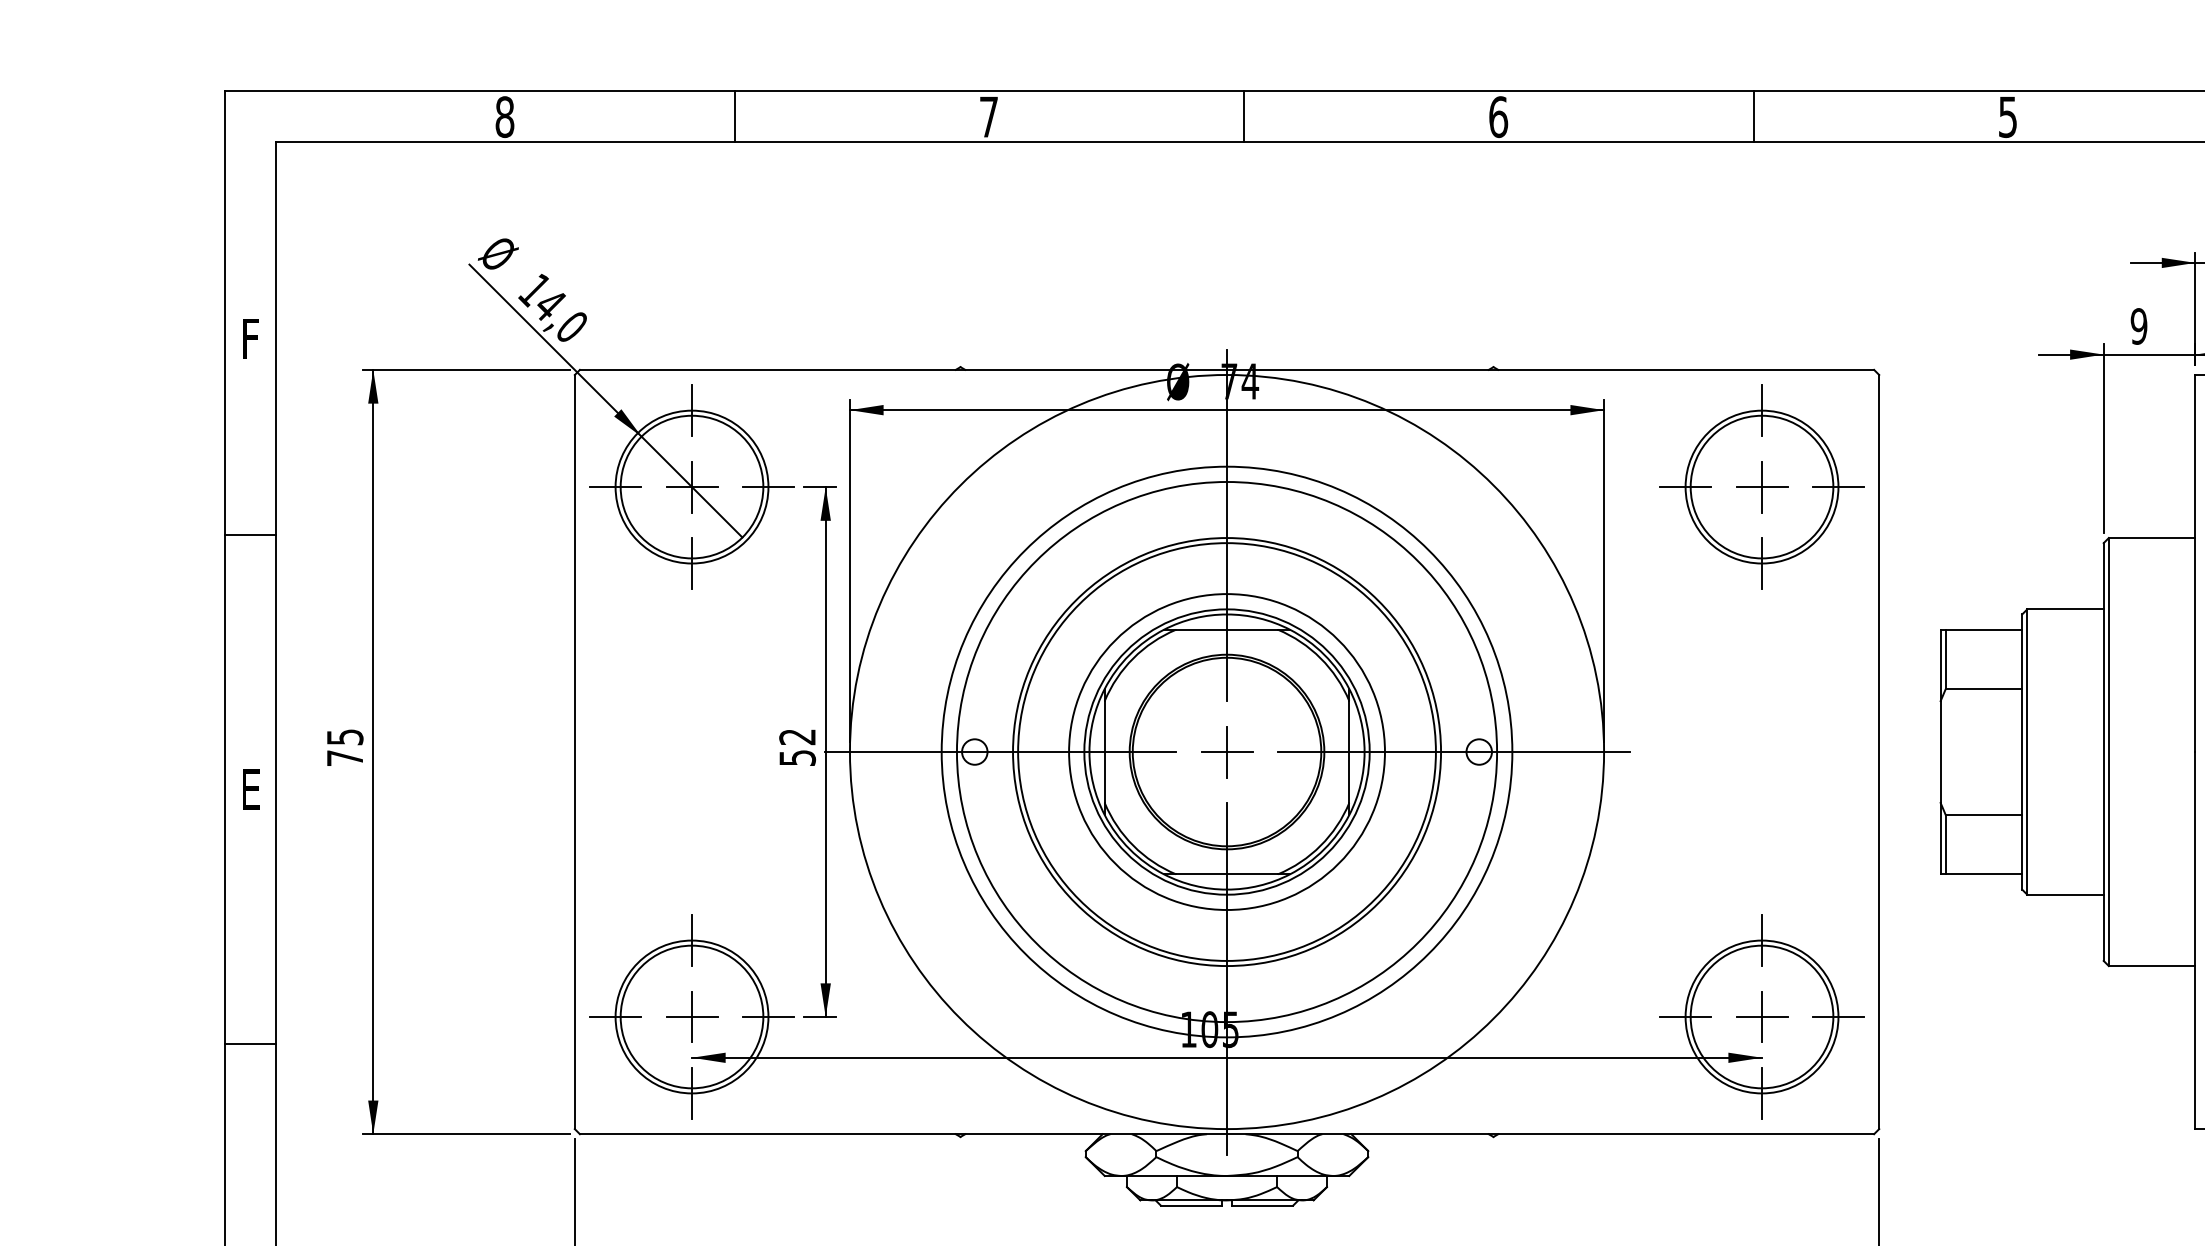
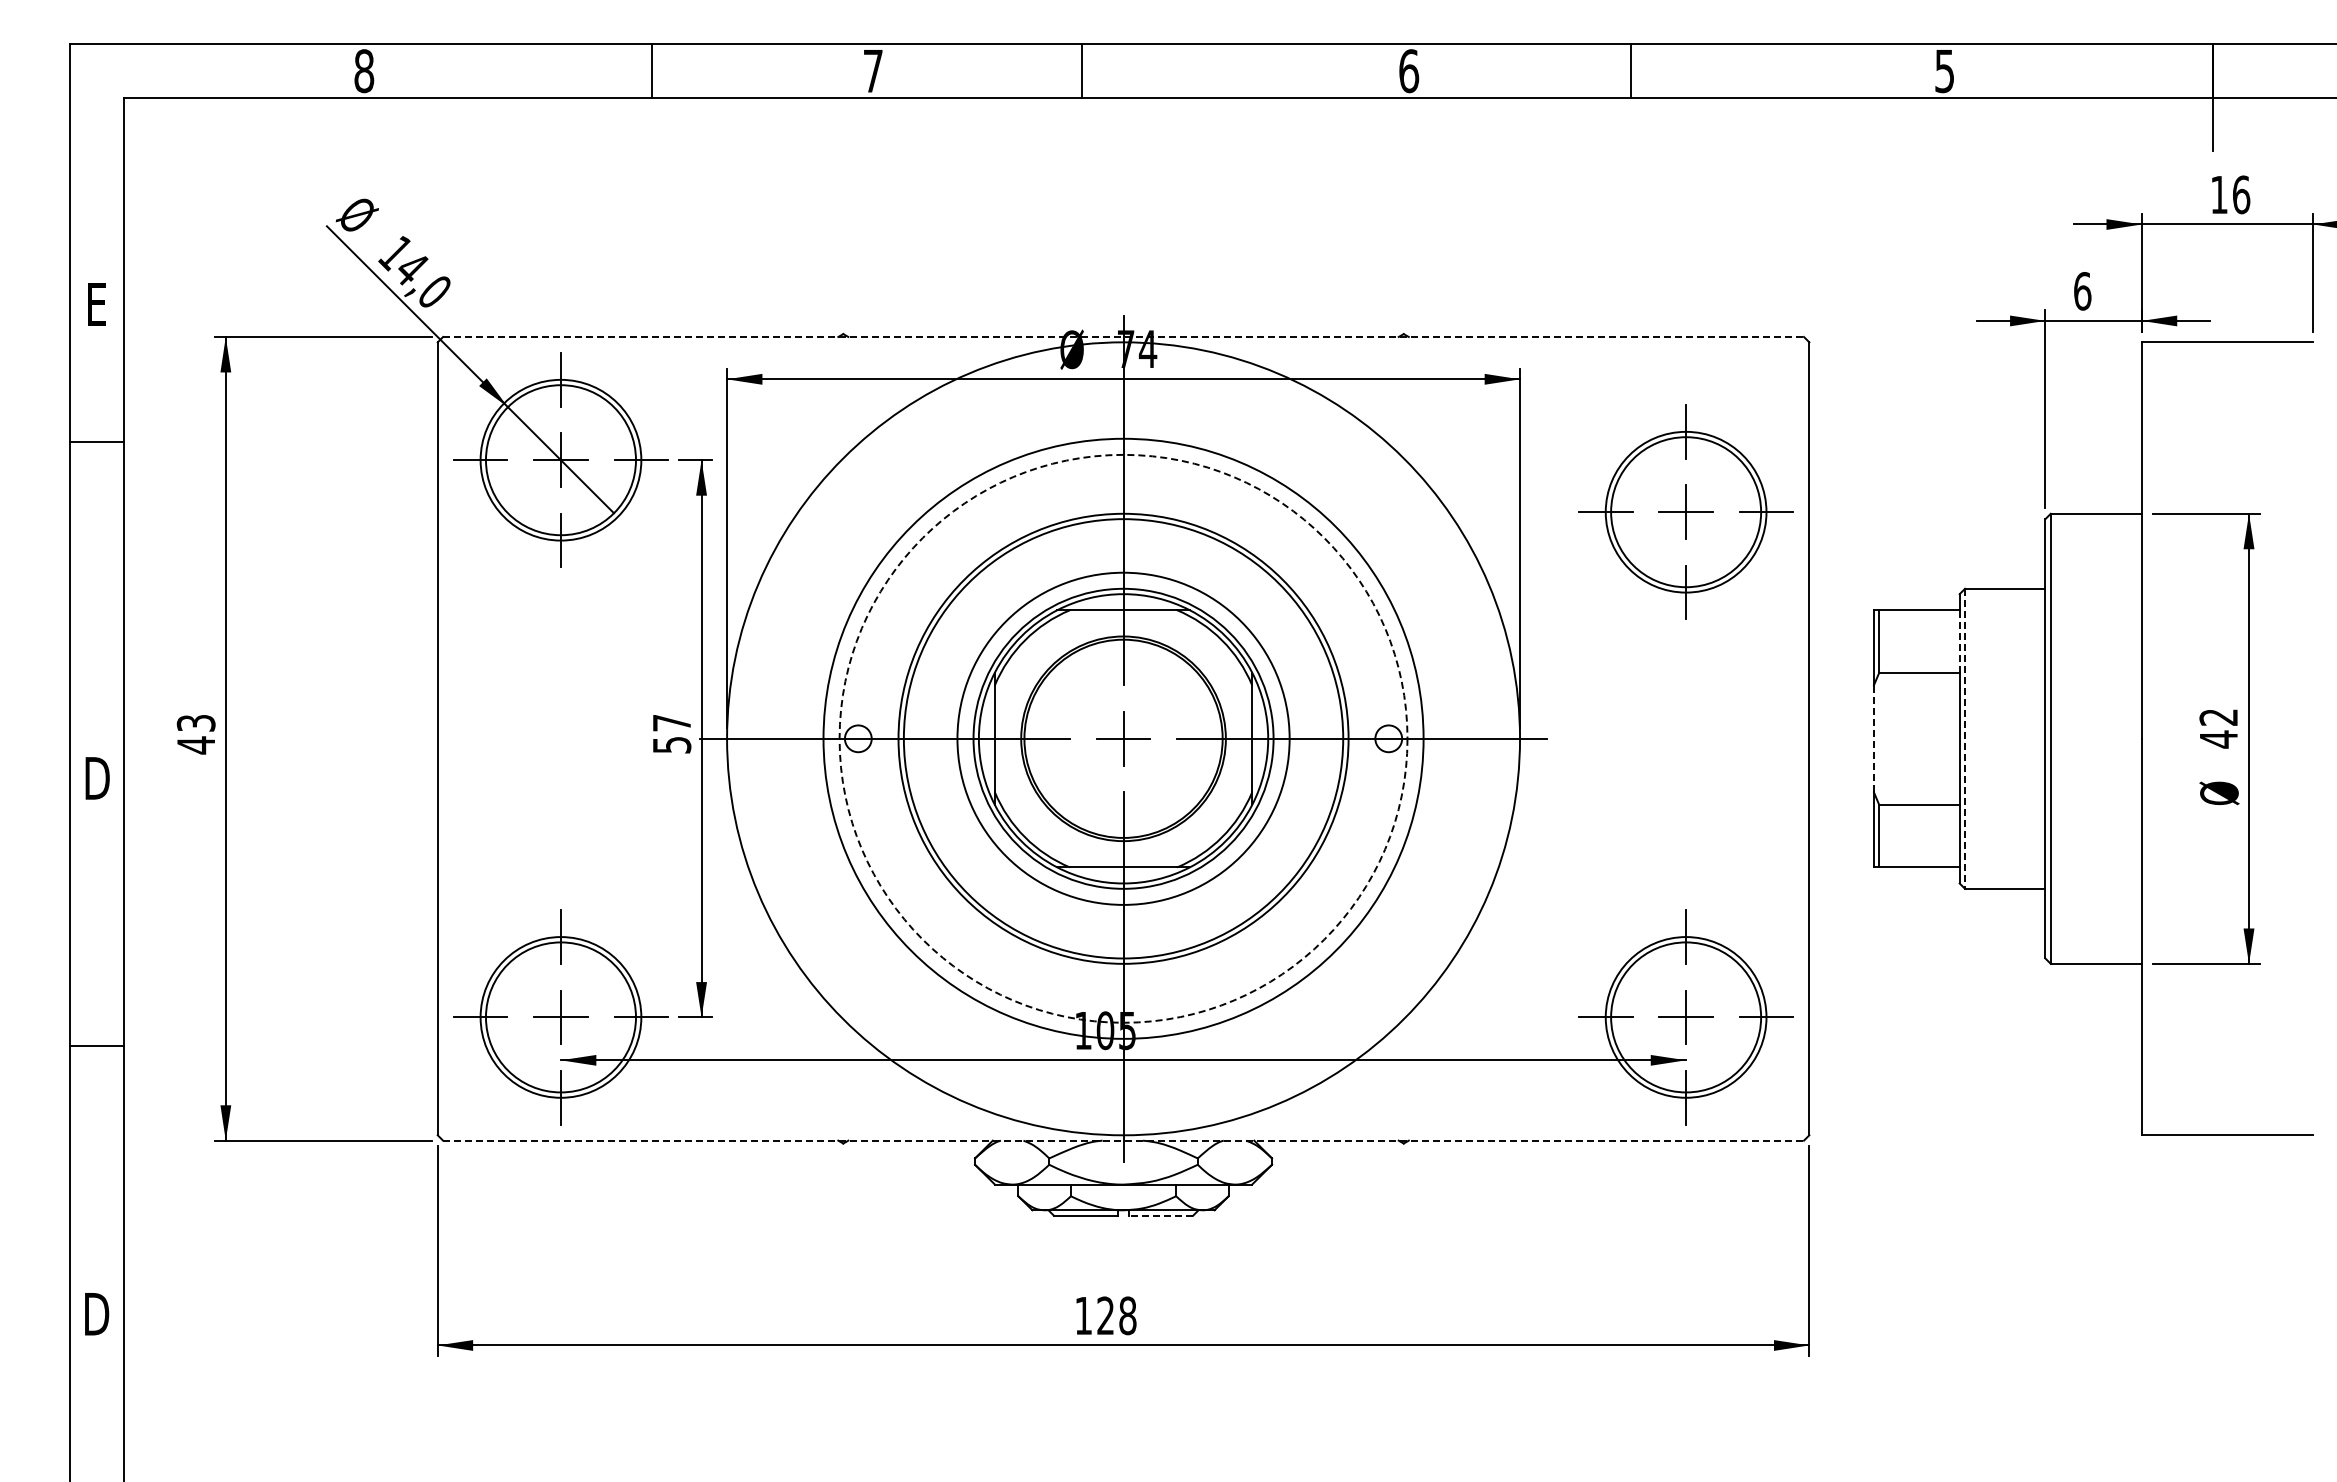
line: (734, 116) -> (651, 70), moved
line: (1244, 116) -> (1081, 70), moved
line: (1753, 116) -> (1631, 70), moved
text: (2138, 326) -> (2082, 291), 9 -> 6
text: (250, 339) -> (96, 304), F -> E
line: (1227, 369) -> (1124, 336), solid -> dashed
part: (1761, 486) -> (1685, 511), moved
line: (250, 534) -> (96, 442), moved
line: (2022, 658) -> (1959, 640), solid -> dashed
text: (797, 737) -> (671, 723), 52 -> 57
text: (344, 747) -> (195, 734), 75 -> 43
circle: (1226, 751) -> (1123, 738), solid -> dashed
line: (1940, 751) -> (1873, 738), solid -> dashed
line: (2027, 752) -> (1965, 739), solid -> dashed
text: (251, 789) -> (97, 778), E -> D
line: (1227, 1134) -> (1124, 1140), solid -> dashed
line: (1262, 1205) -> (1160, 1215), solid -> dashed

